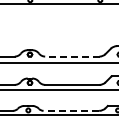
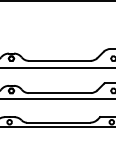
line: (71, 56) -> (58, 60), dashed -> solid
line: (71, 110) -> (58, 122), dashed -> solid

